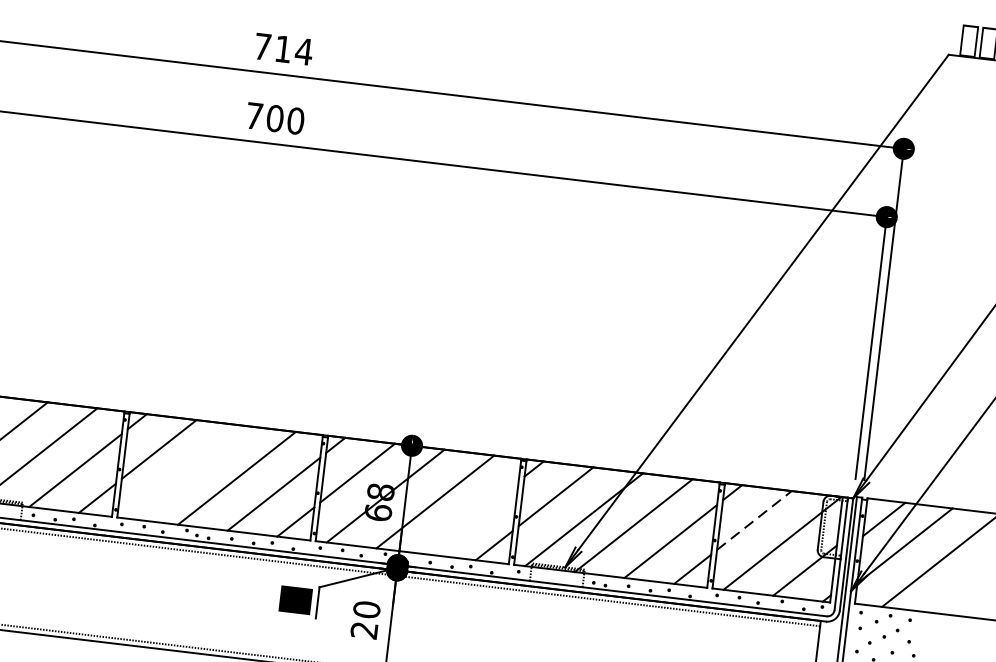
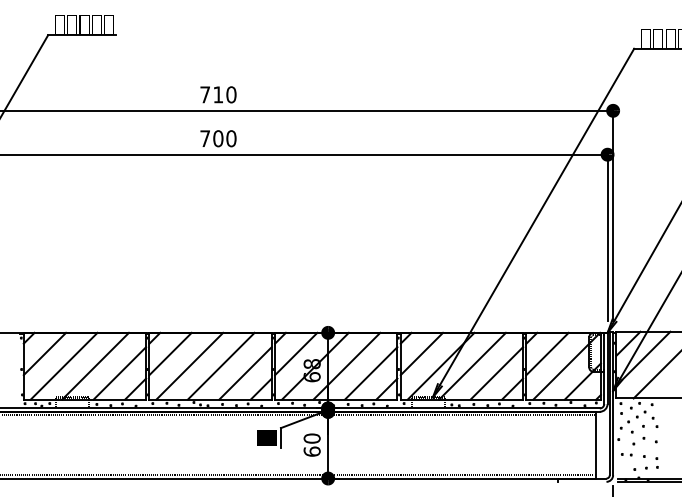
text: (304, 51) -> (231, 94), 714 -> 710
line: (186, 471) -> (189, 365), added
line: (472, 518) -> (371, 373), added
line: (754, 521) -> (547, 354), dashed -> solid
text: (363, 629) -> (311, 451), 20 -> 60

